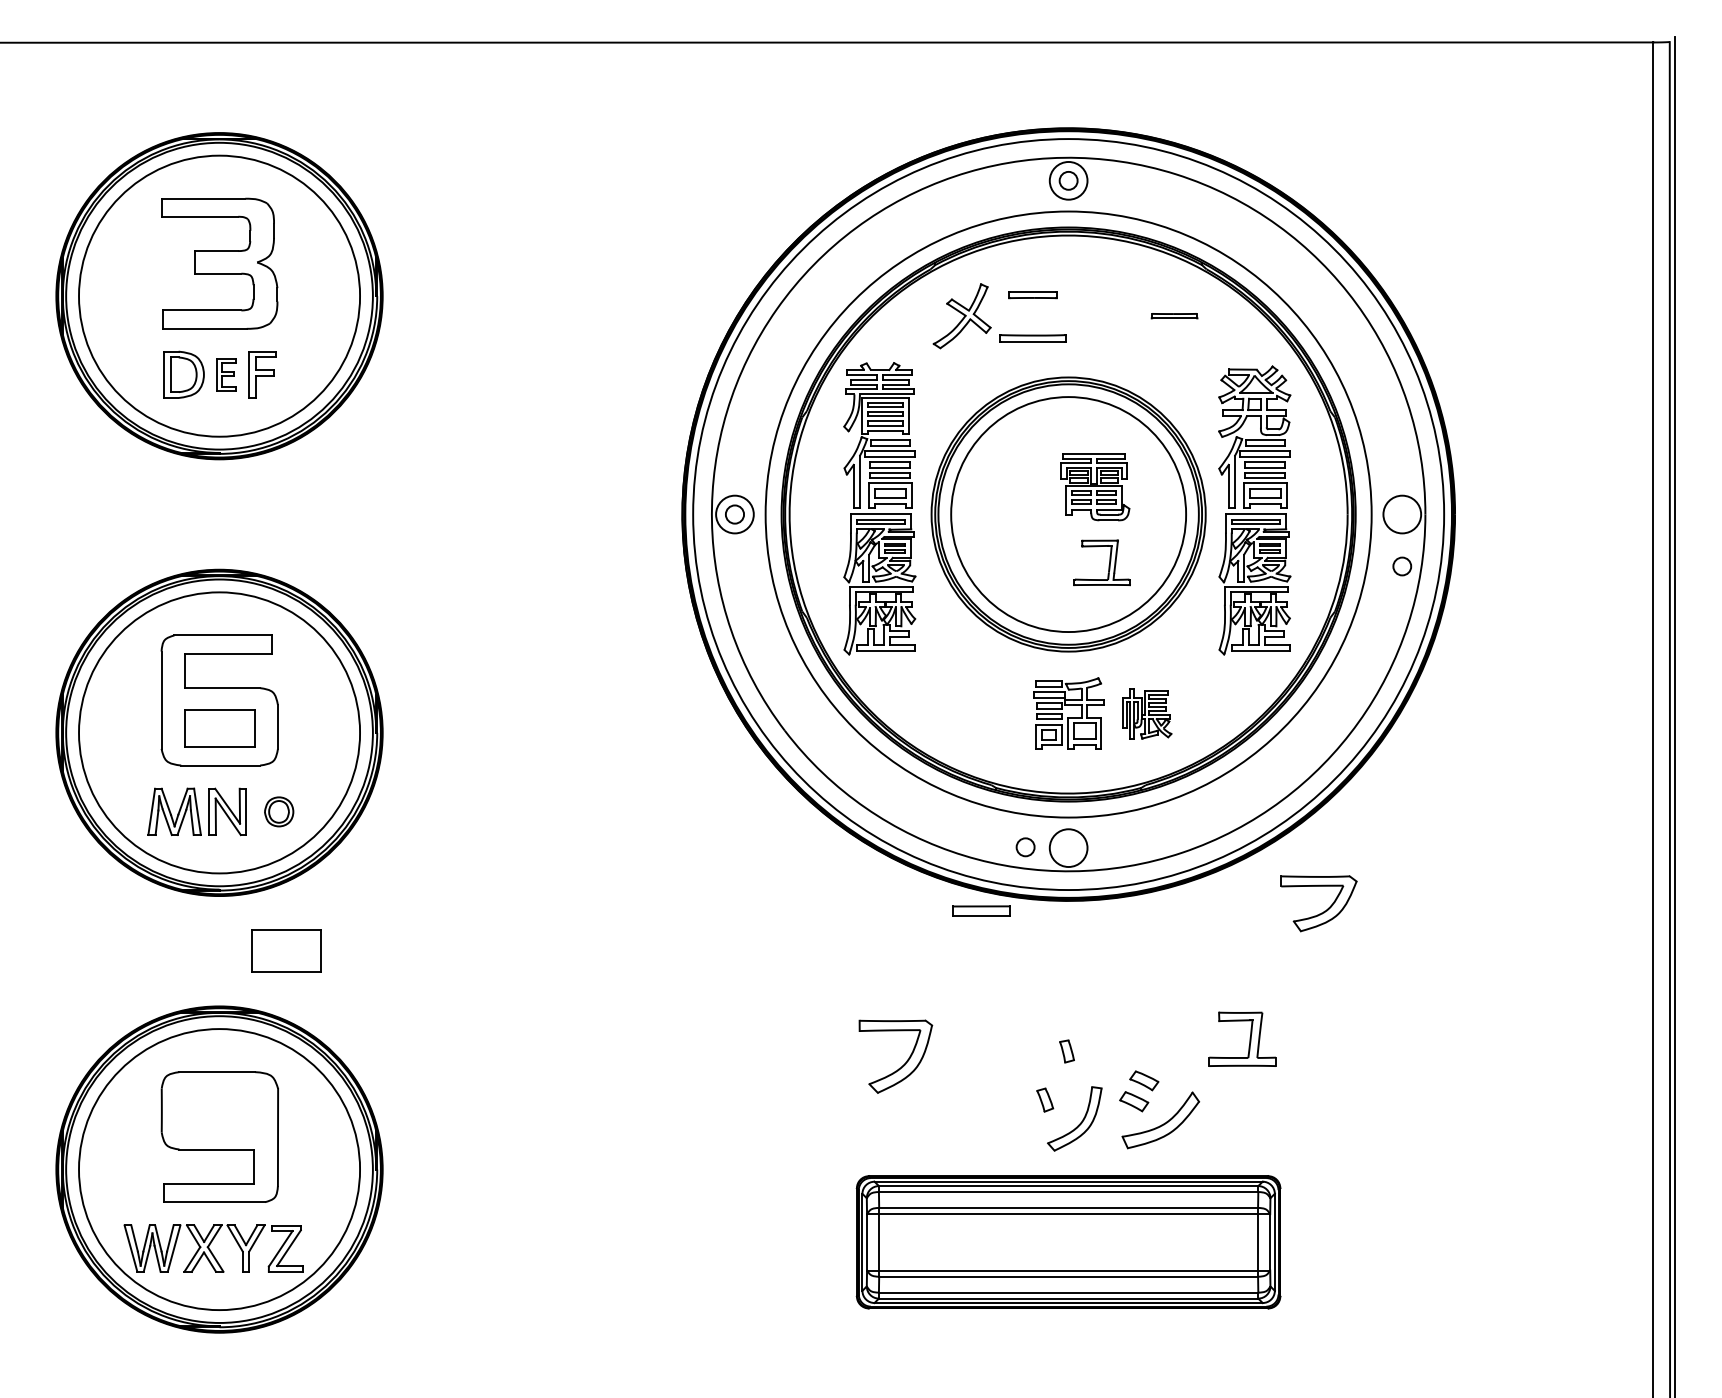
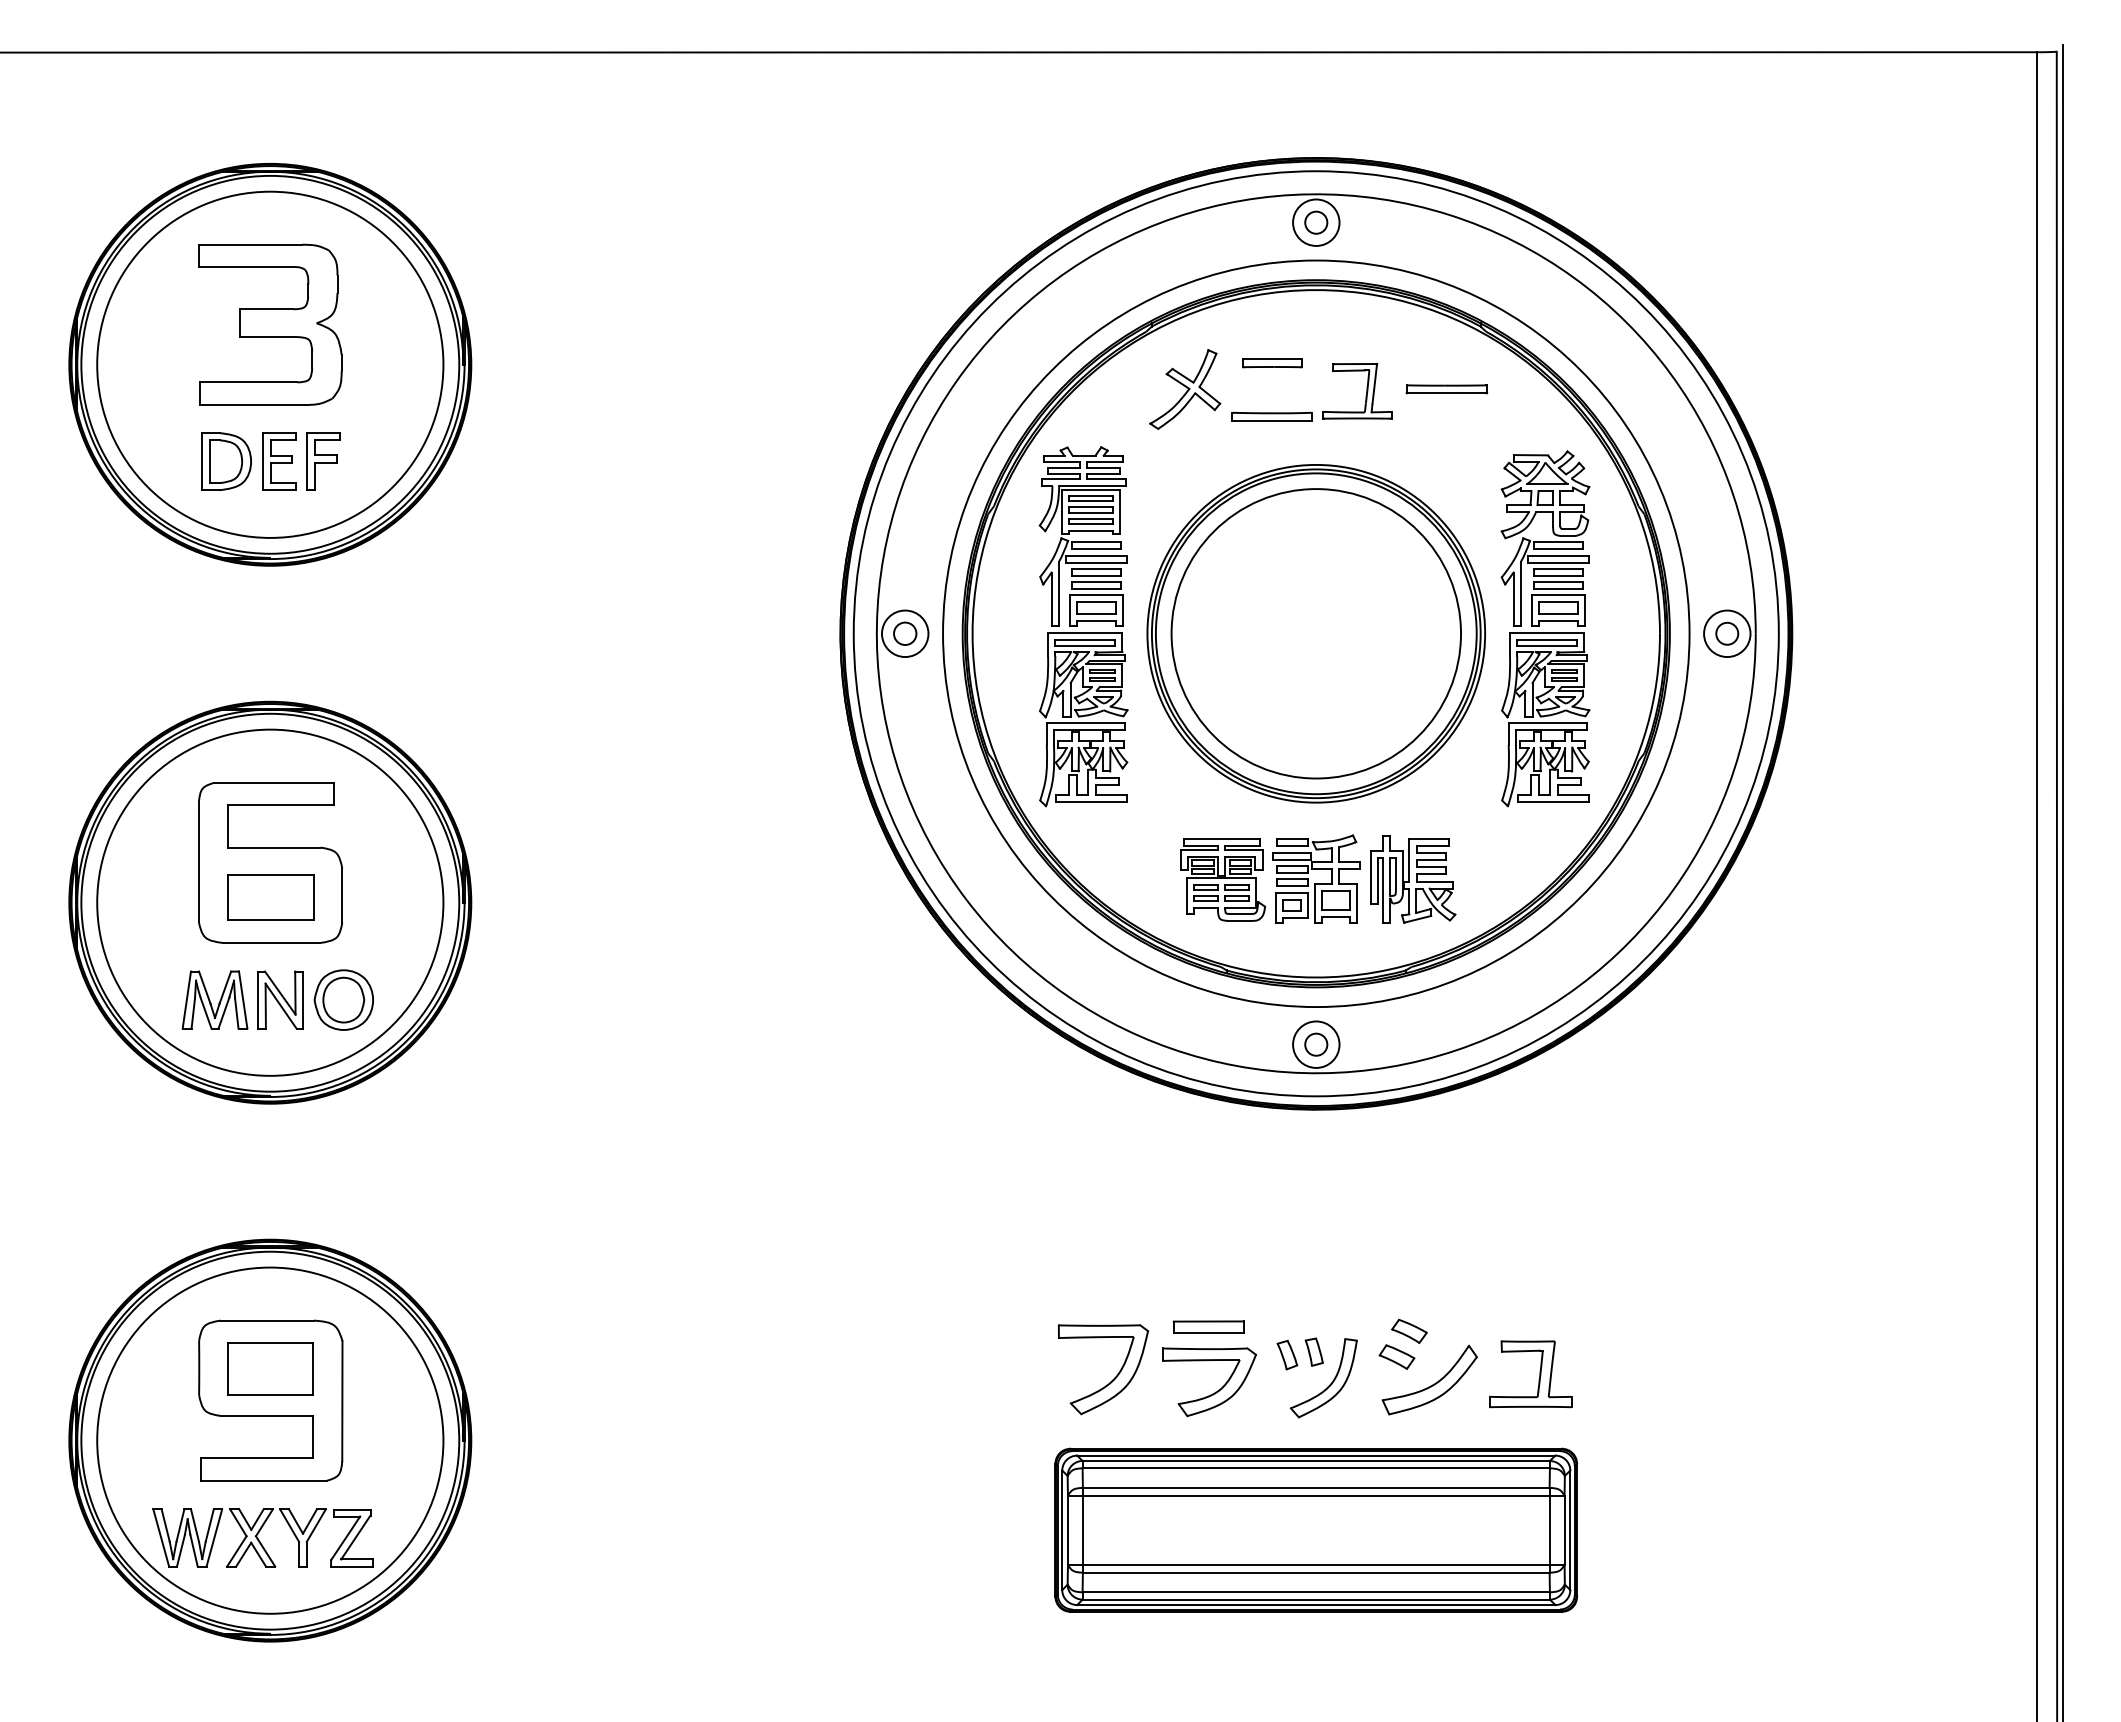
part: (1174, 316) -> (1446, 389), size x1.43
part: (226, 374) -> (279, 461), size x1.43
part: (1095, 486) -> (1223, 879), moved
part: (1108, 566) -> (1365, 395), moved
circle: (1402, 566) -> (1727, 633), moved
part: (1147, 714) -> (1413, 879), size x1.43
part: (278, 811) -> (343, 999), size x1.67
circle: (1025, 847) -> (1316, 1044), moved
part: (981, 910) -> (1208, 1326), moved
part: (1323, 911) -> (1215, 1391), moved
part: (286, 951) -> (270, 1368), moved
part: (1249, 1039) -> (1539, 1374), moved
part: (1066, 1050) -> (1313, 1351), moved
part: (904, 1063) -> (1113, 1378), moved

